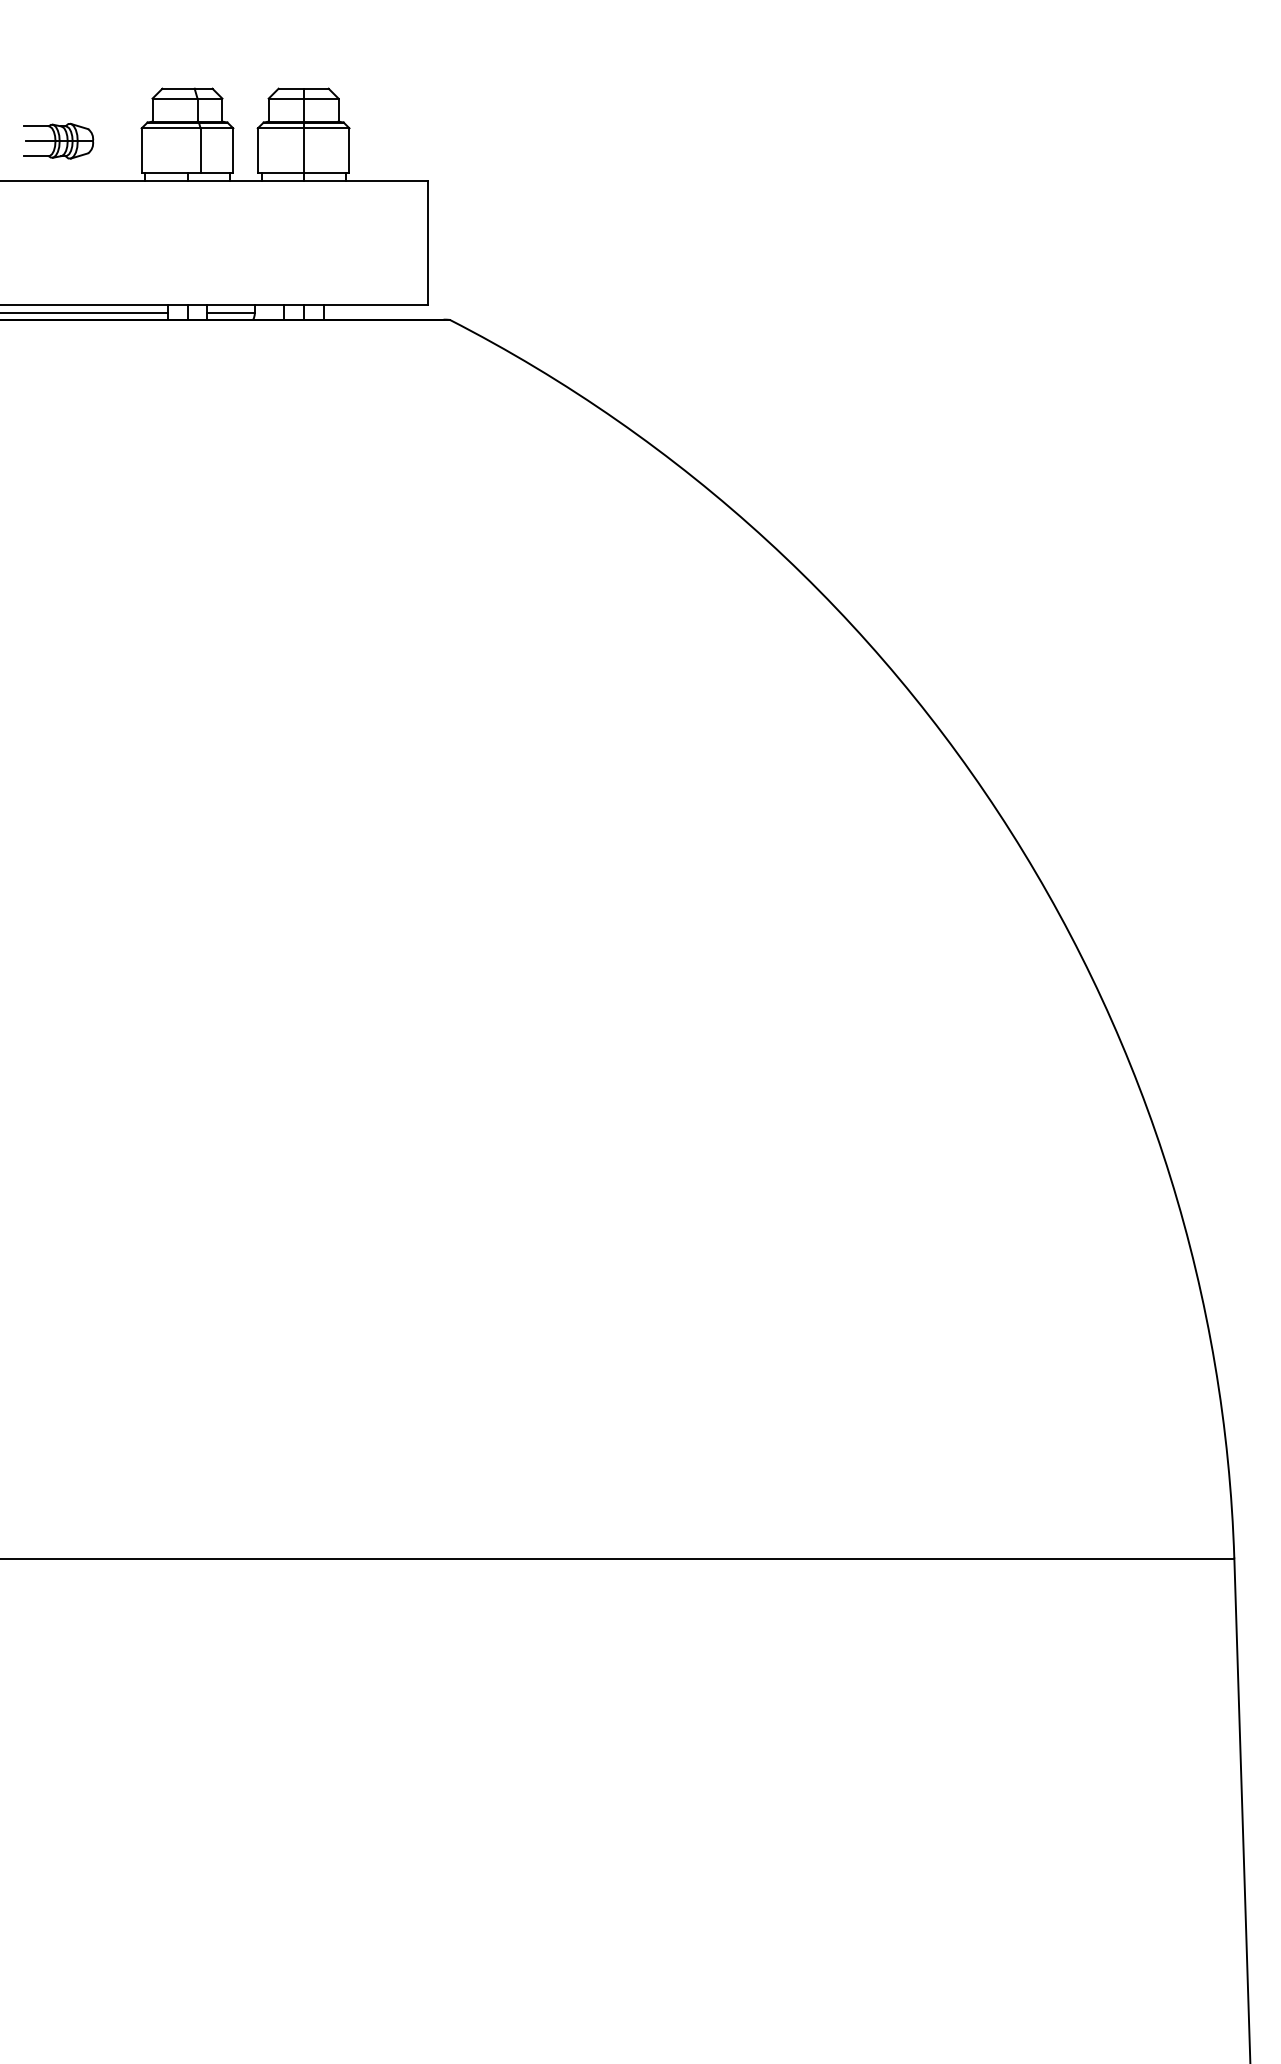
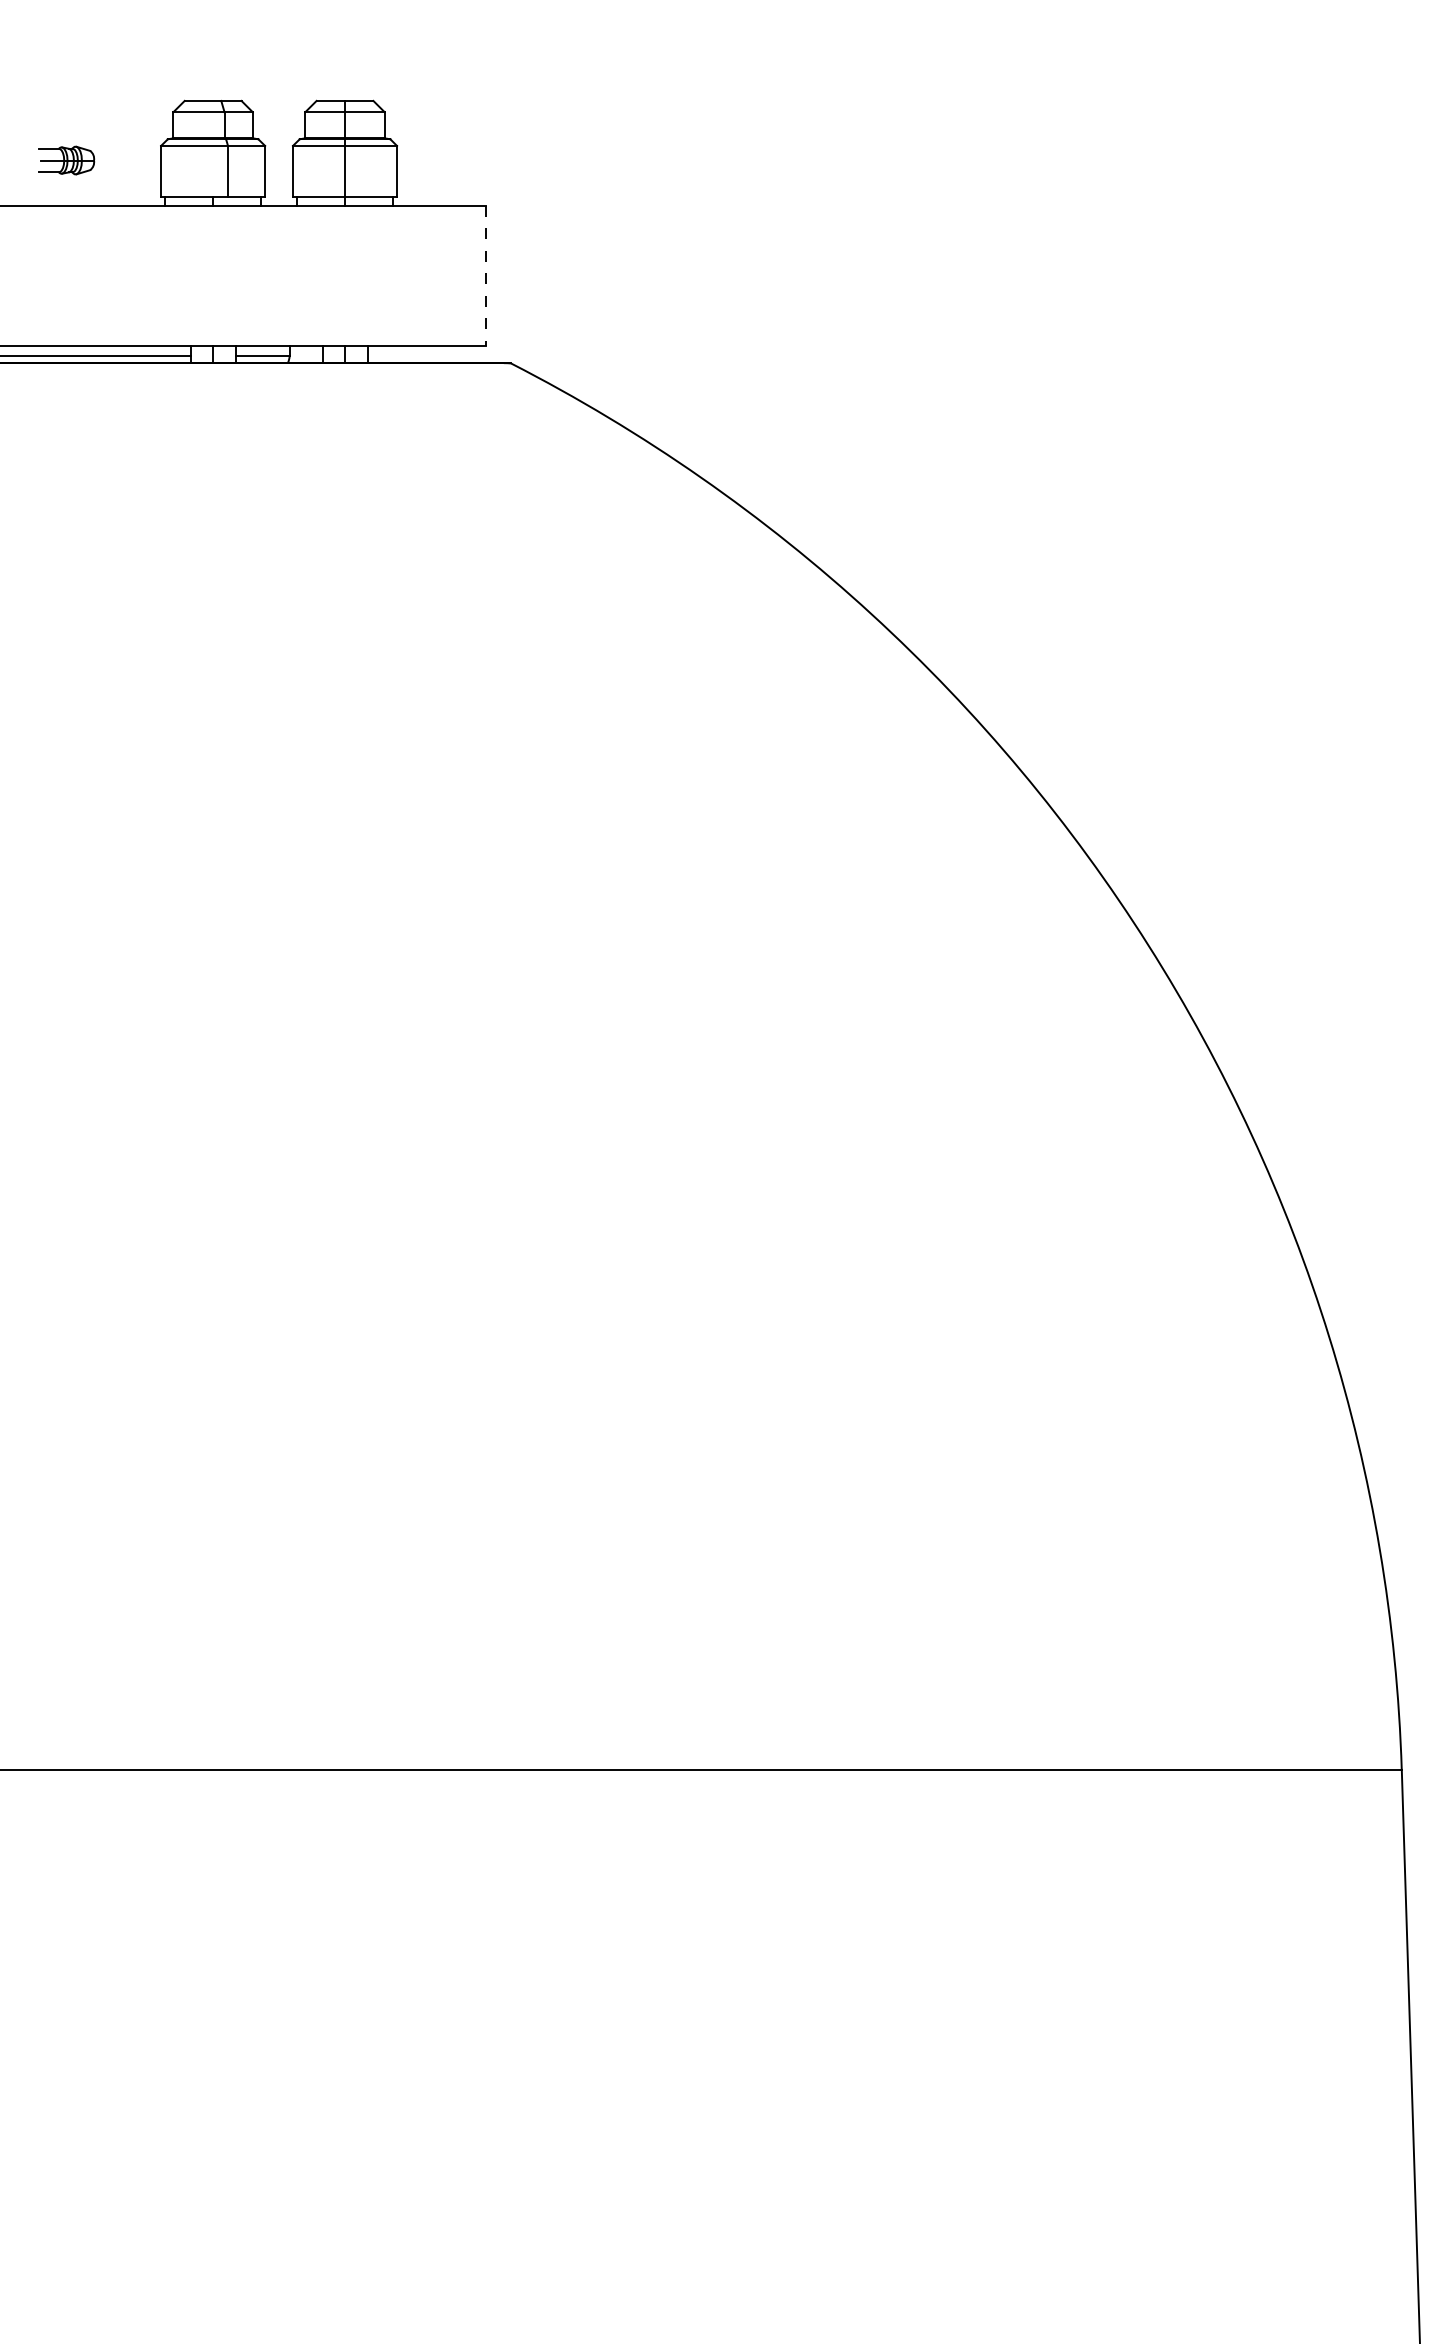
part: (58, 141) -> (66, 160), size x0.7
line: (427, 243) -> (485, 276), solid -> dashed

